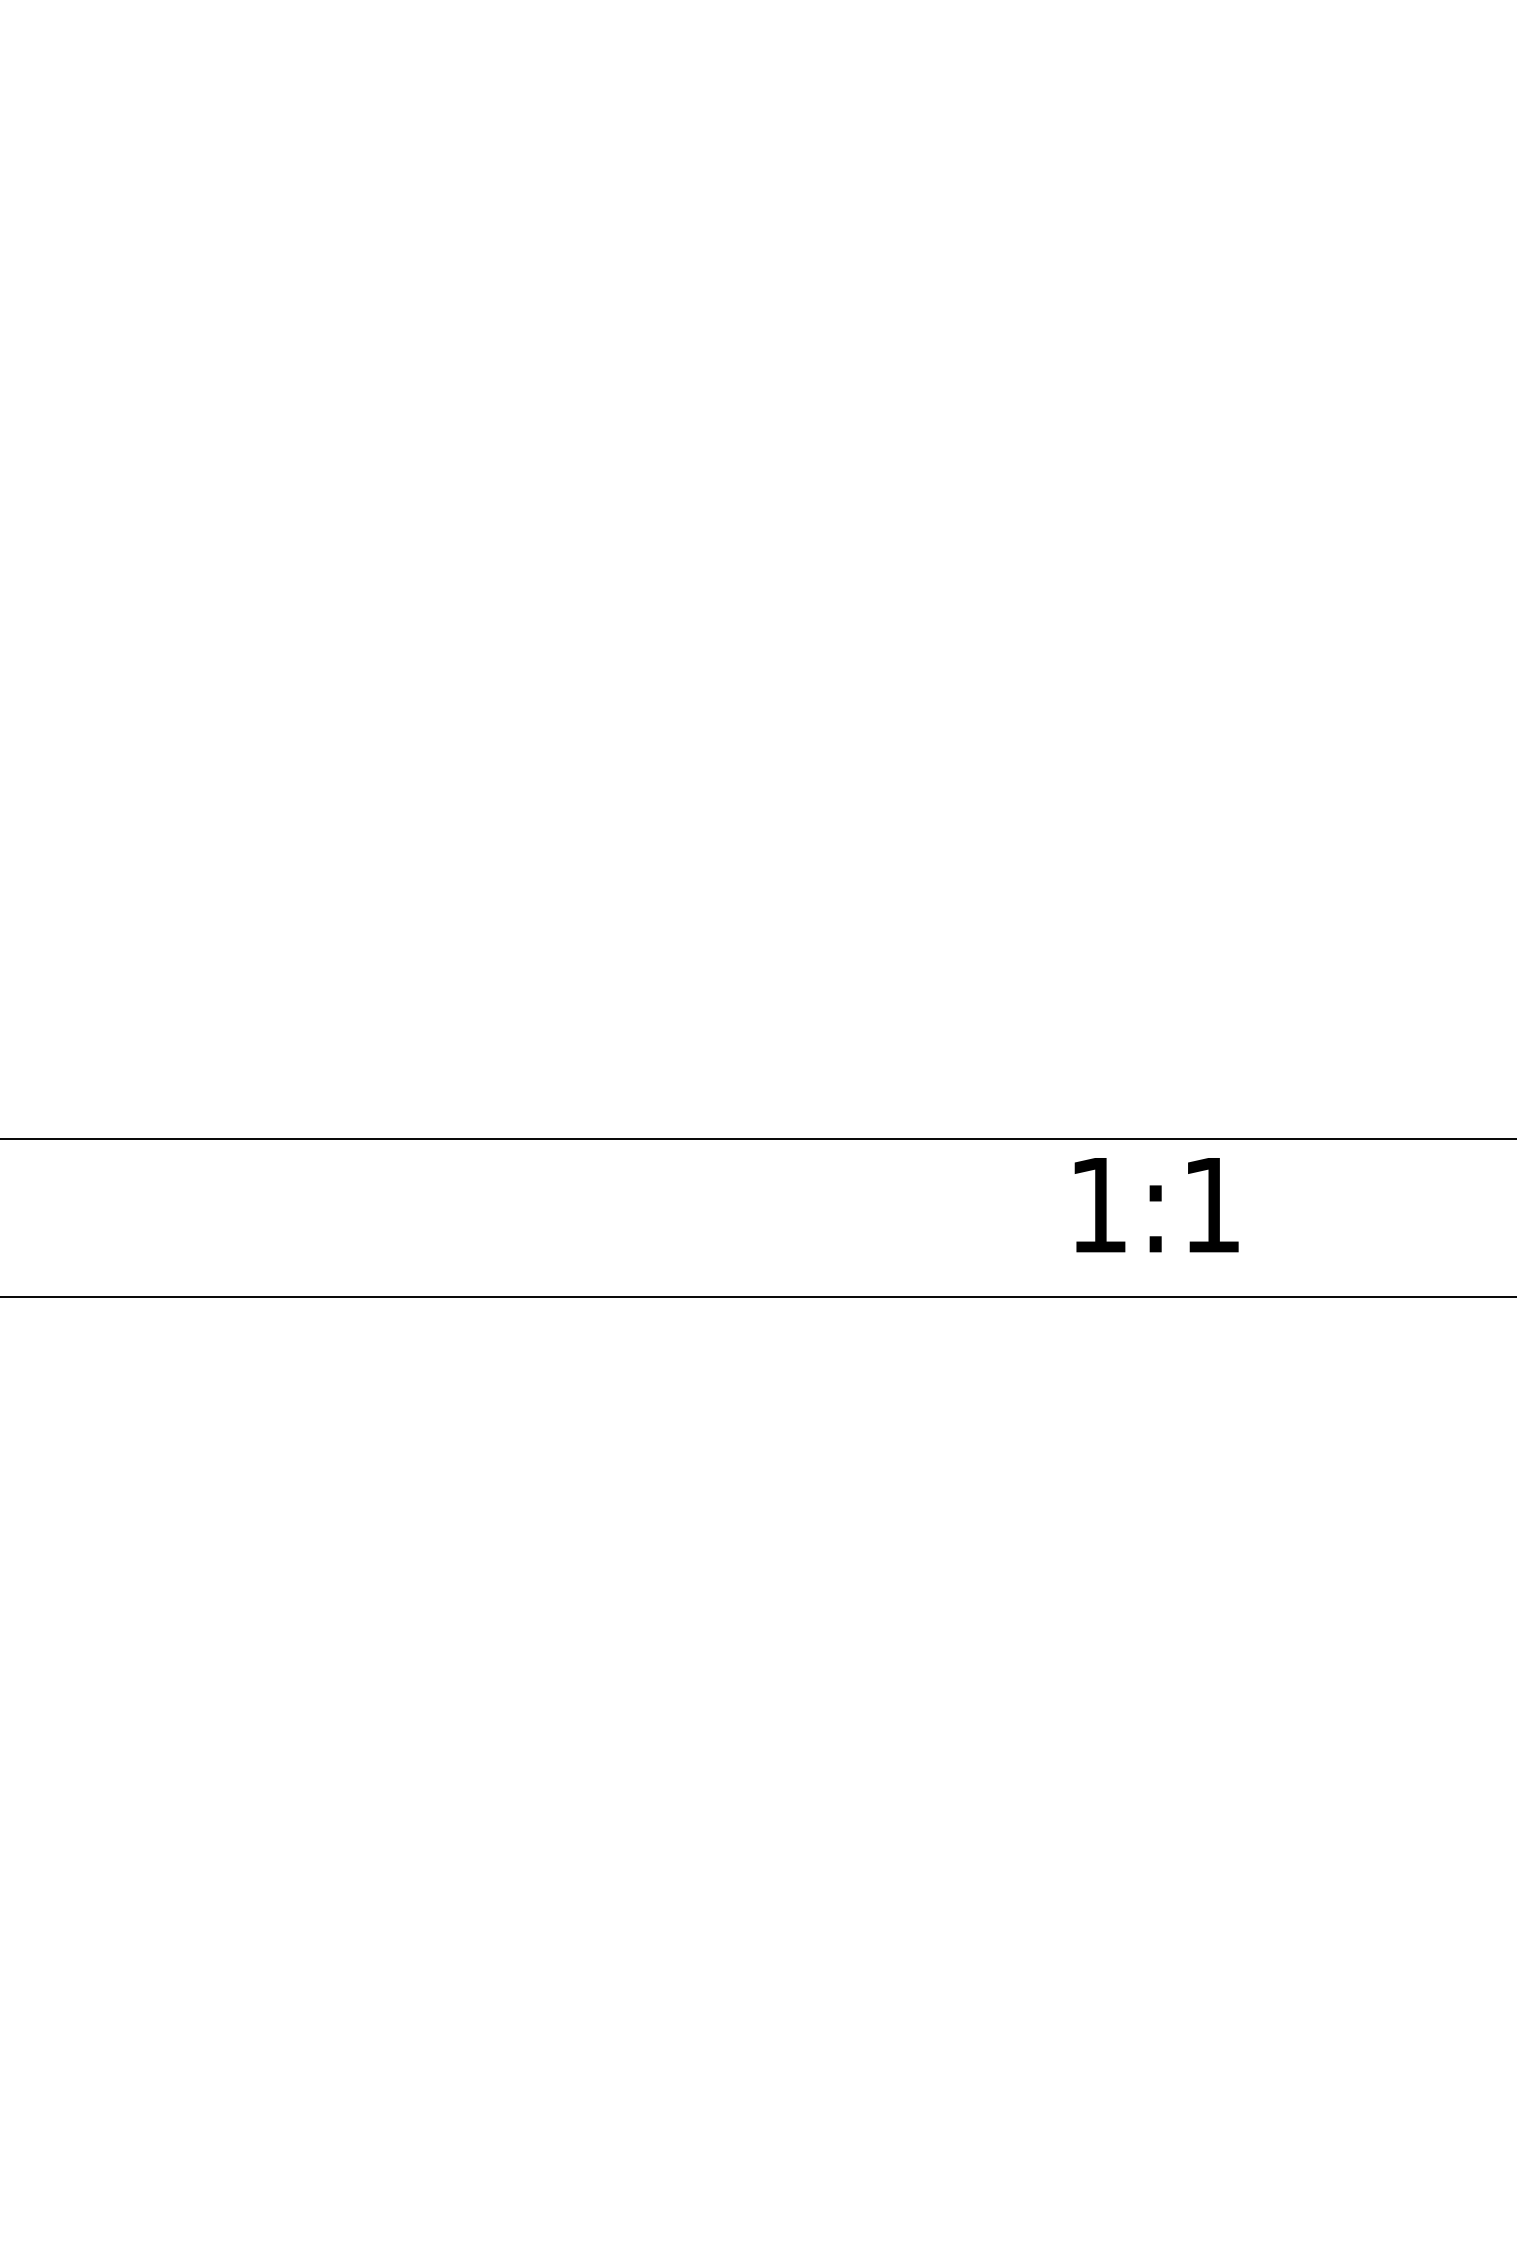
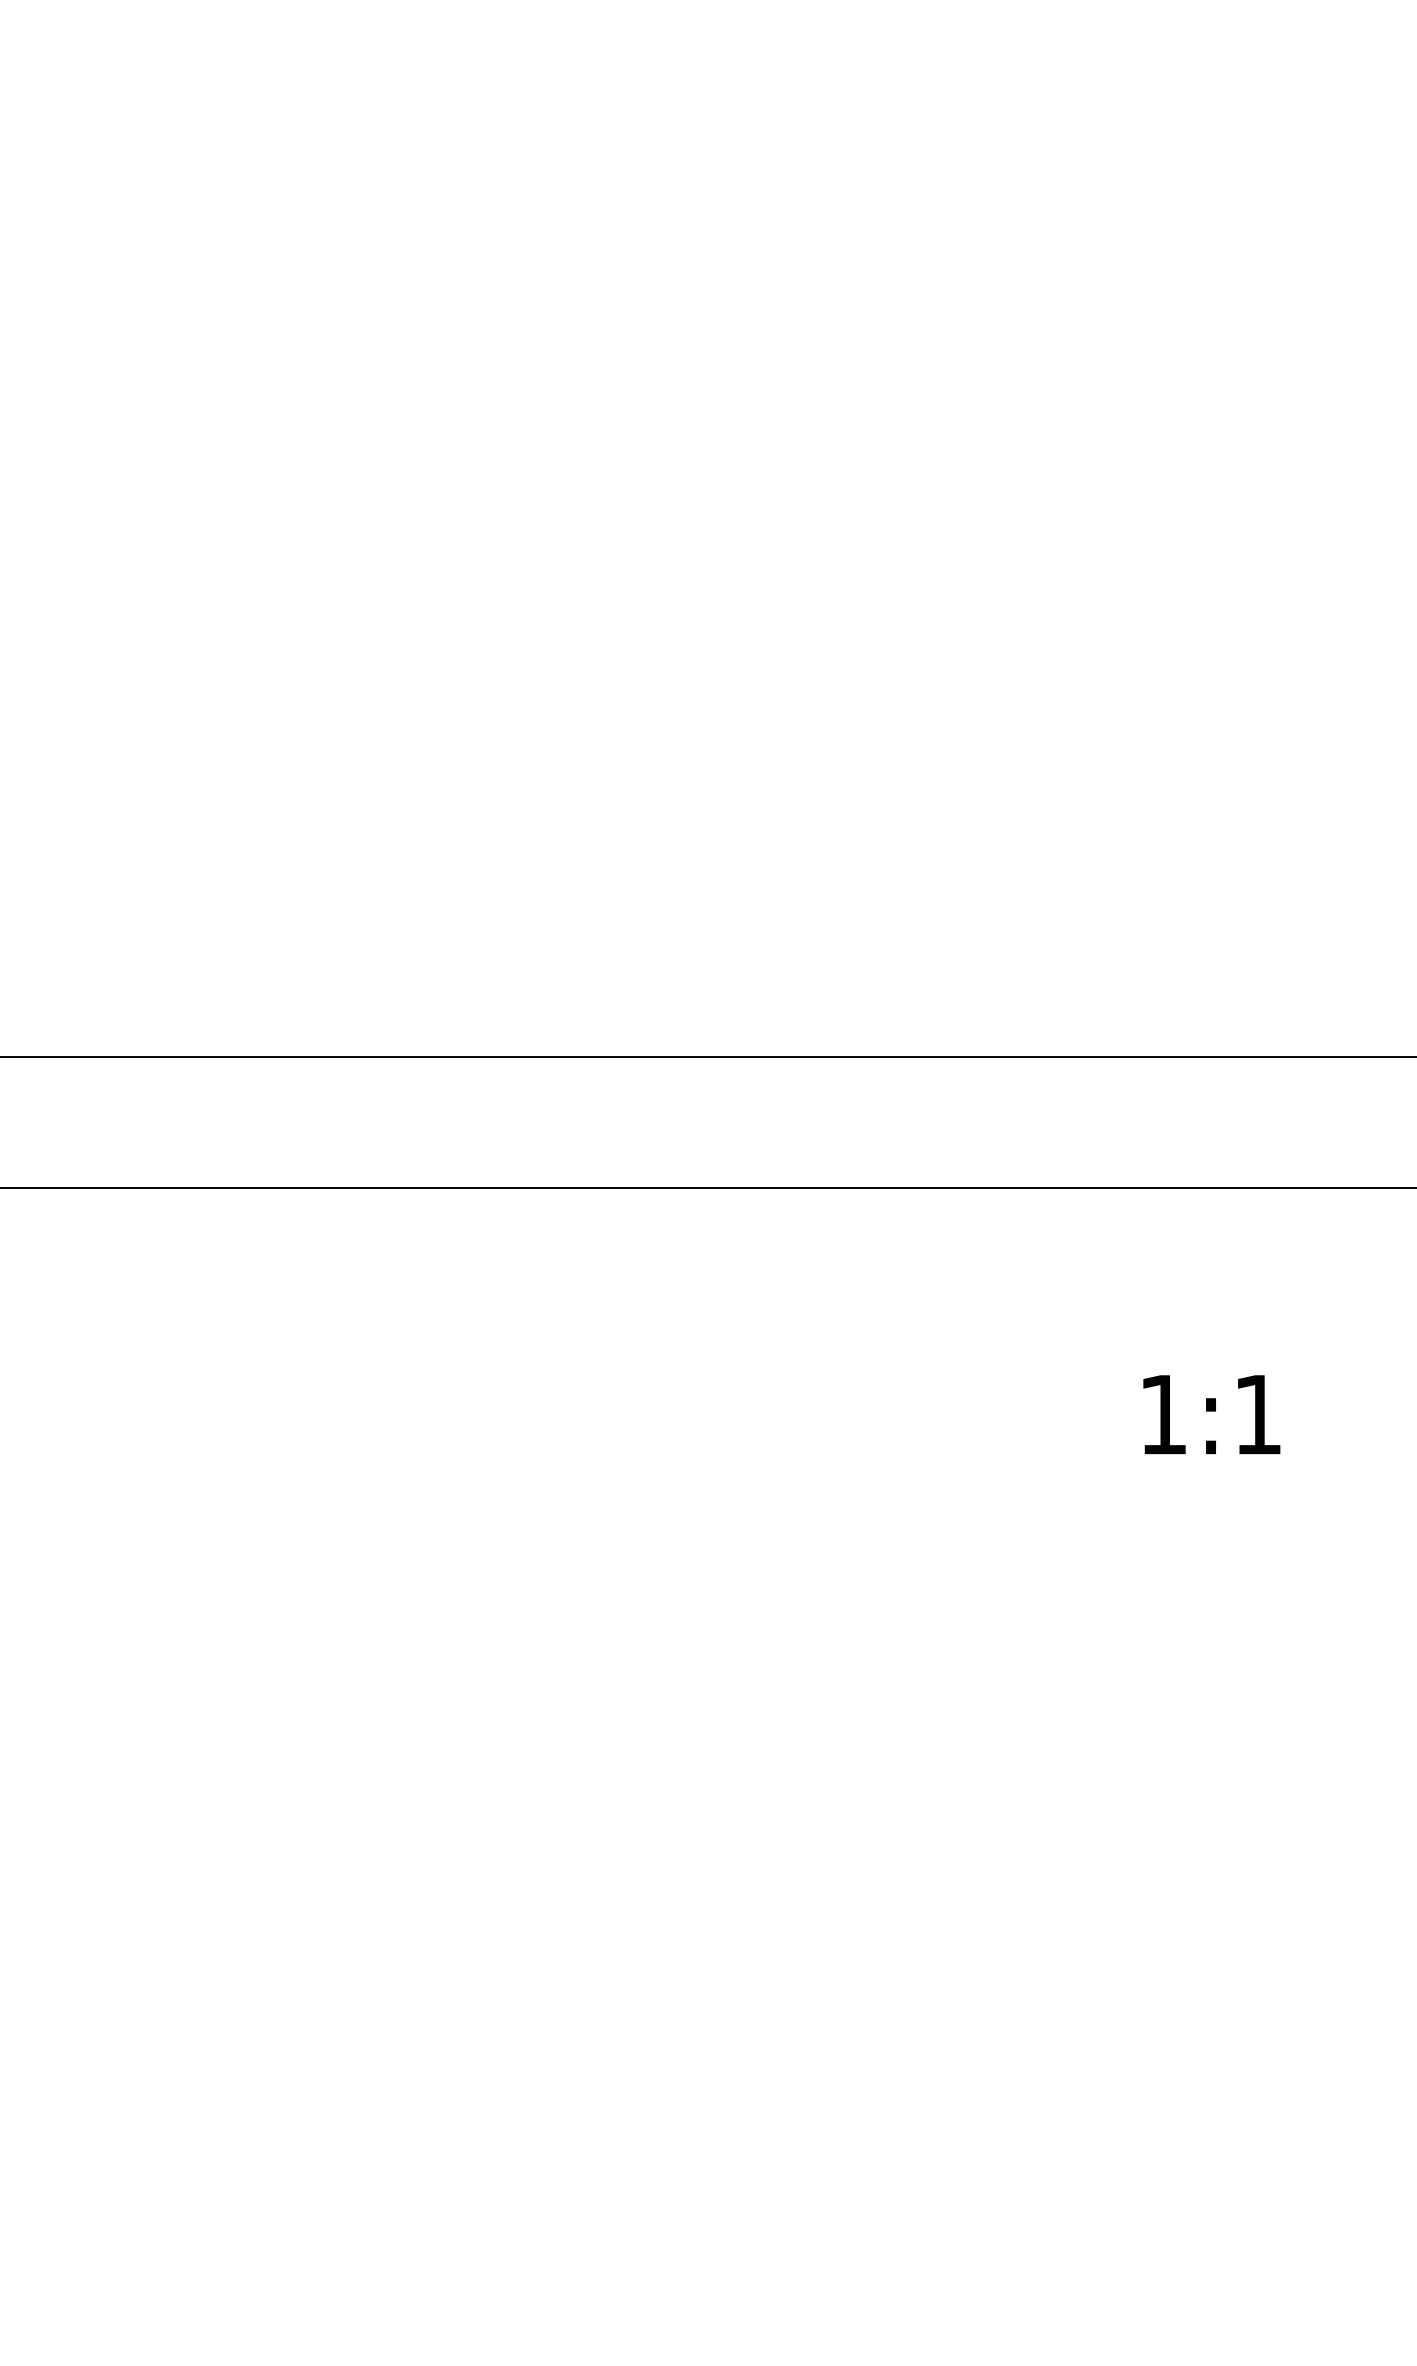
text: (1156, 1204) -> (1211, 1414), moved

